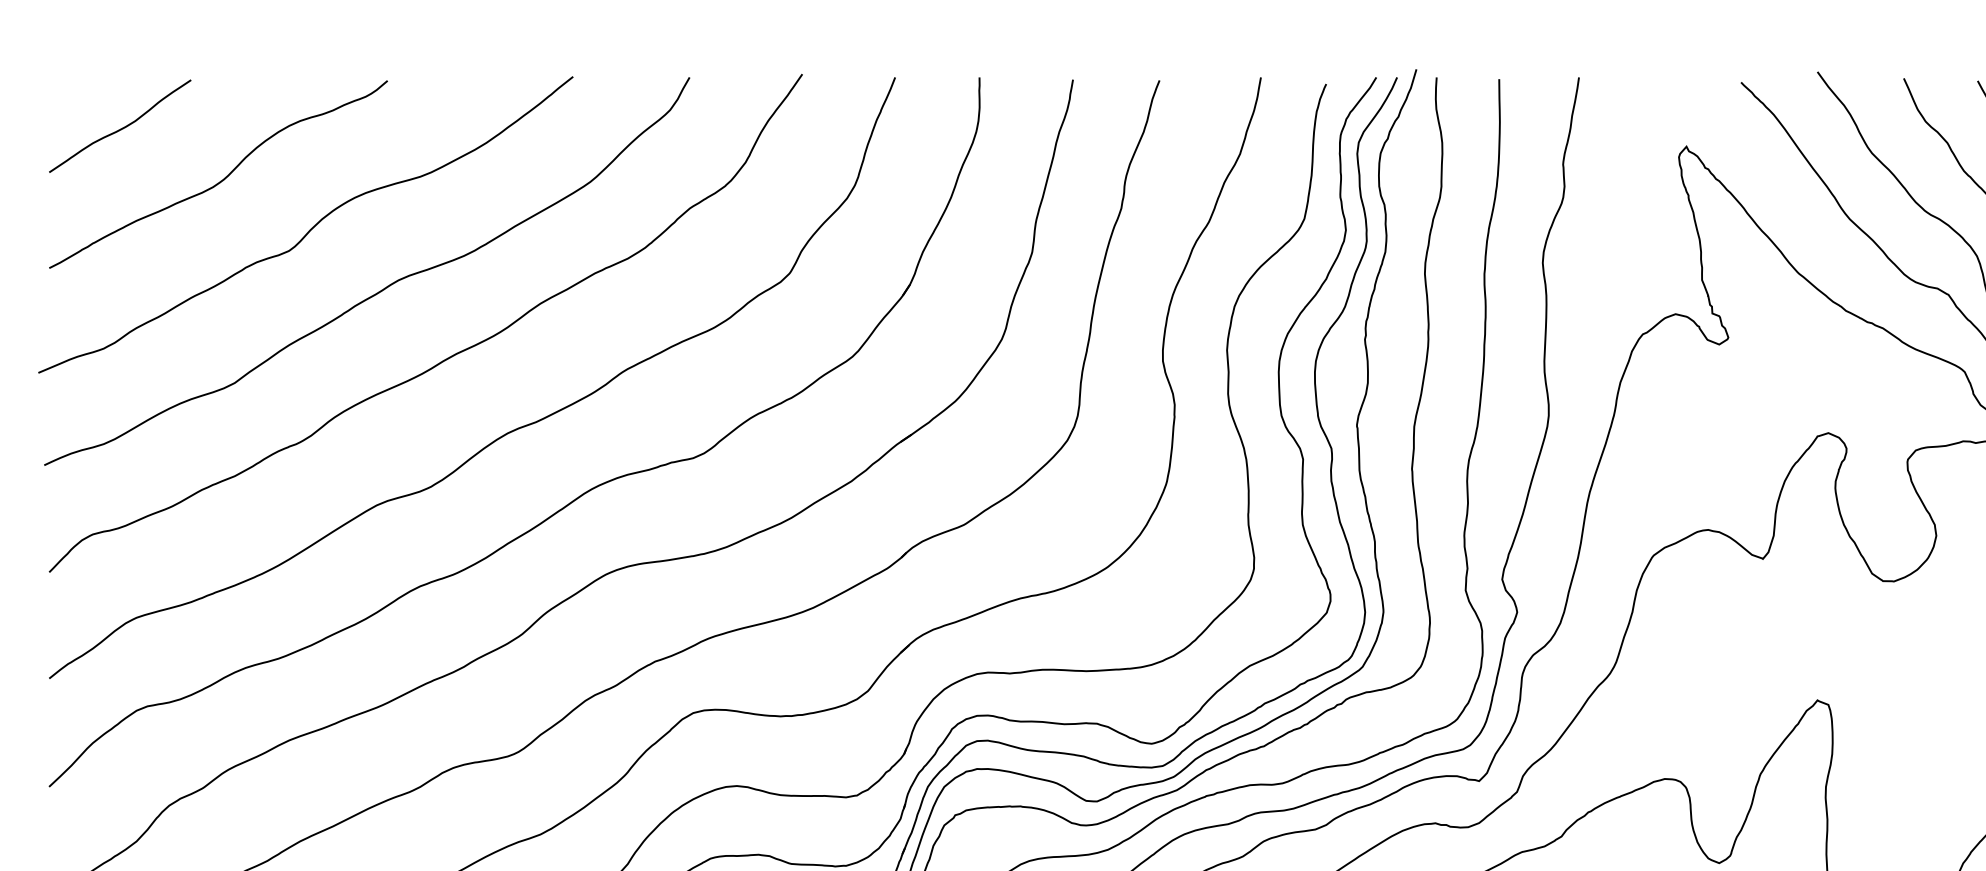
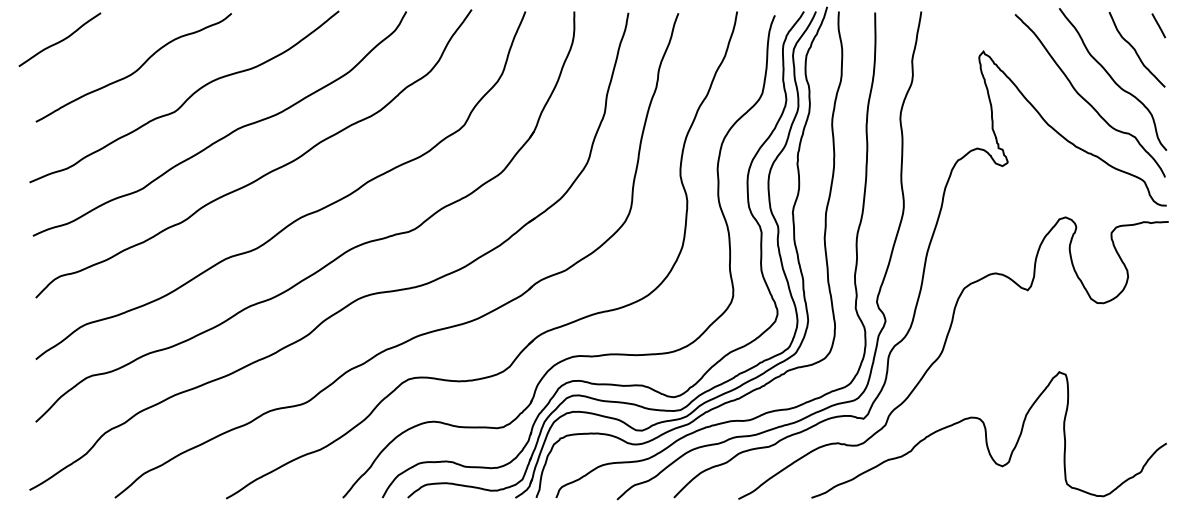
curve: (121, 127) -> (60, 40), moved

